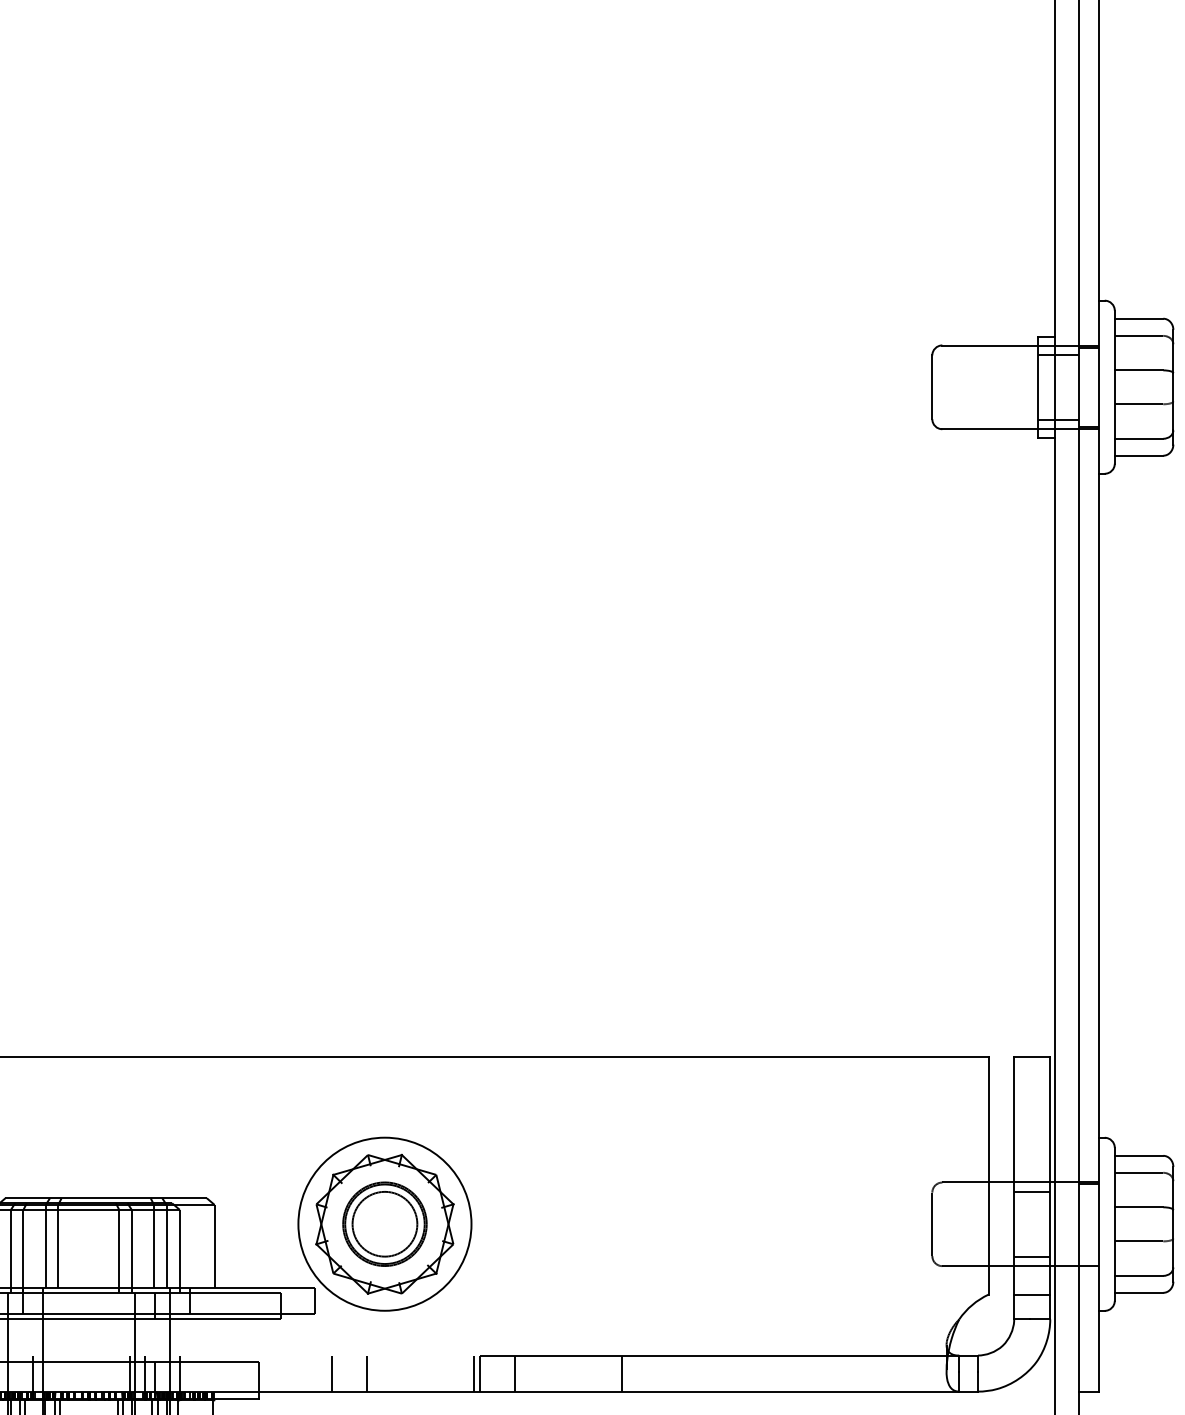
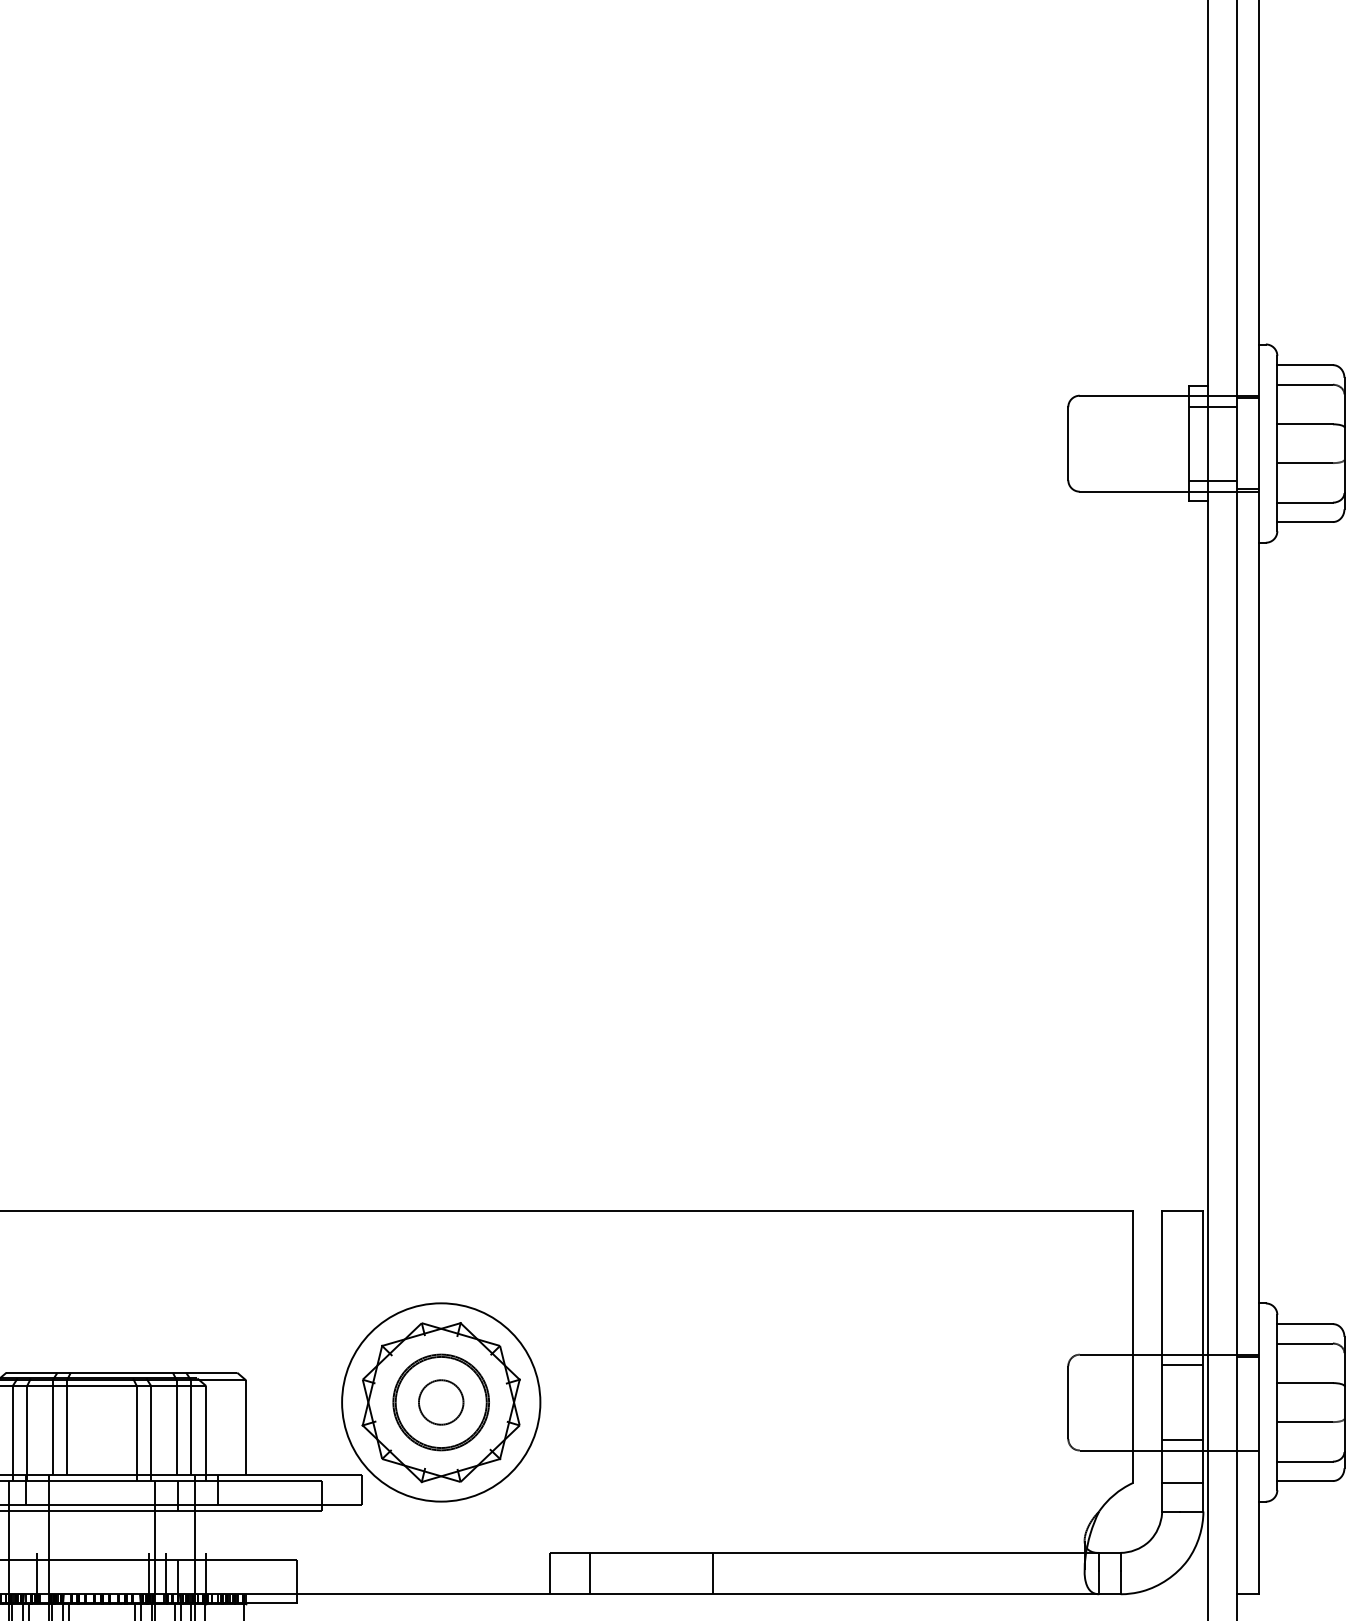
circle: (384, 1223) -> (440, 1401), size x0.6
line: (332, 1373) -> (381, 1573), removed
line: (367, 1373) -> (421, 1573), removed
line: (474, 1373) -> (543, 1573), removed

